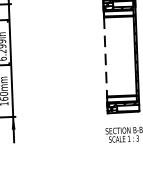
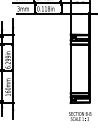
line: (105, 56) -> (70, 68), dashed -> solid

